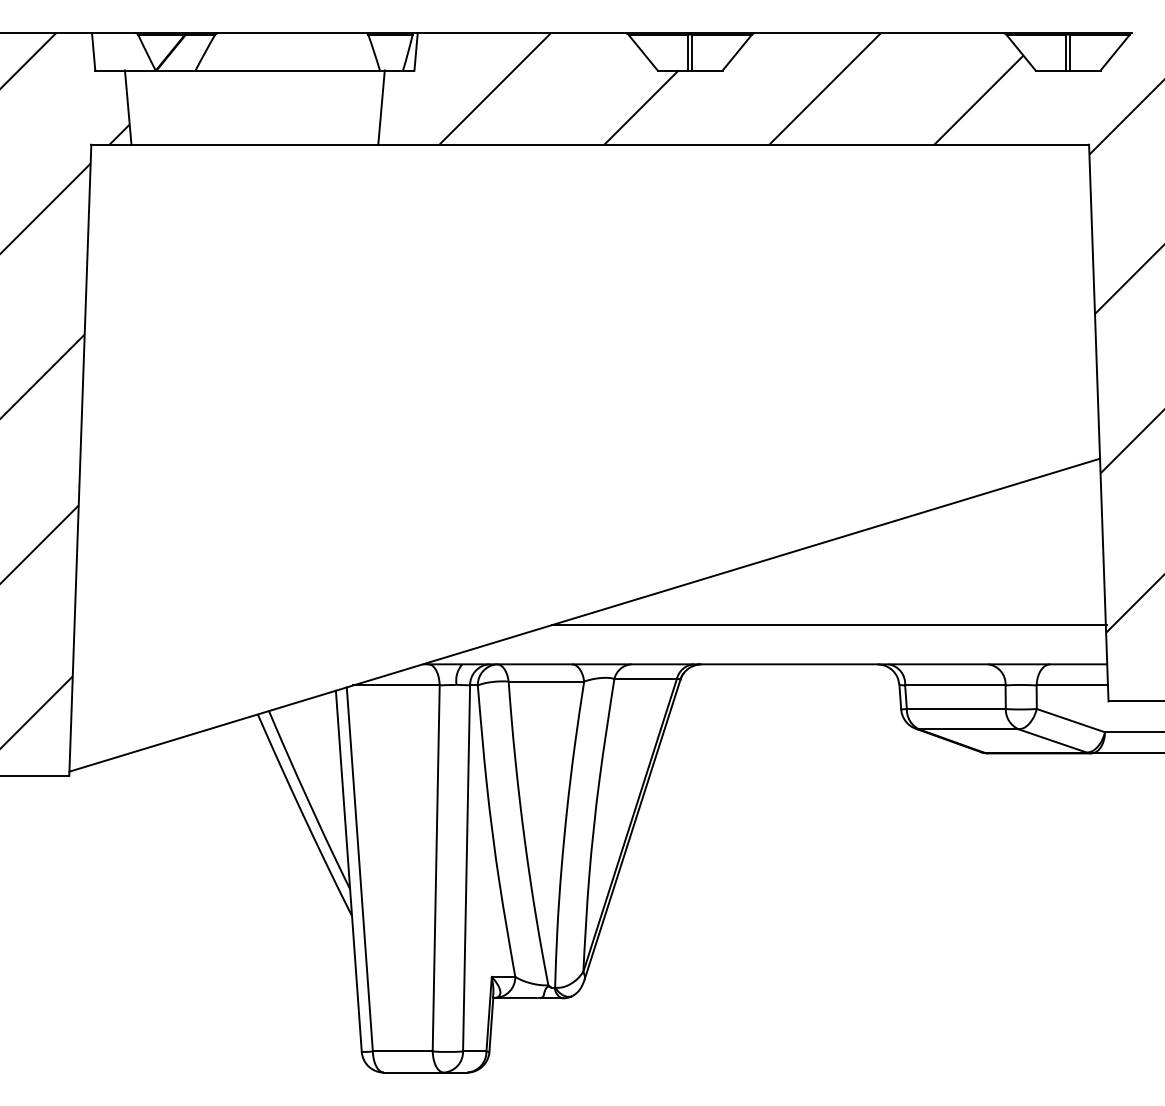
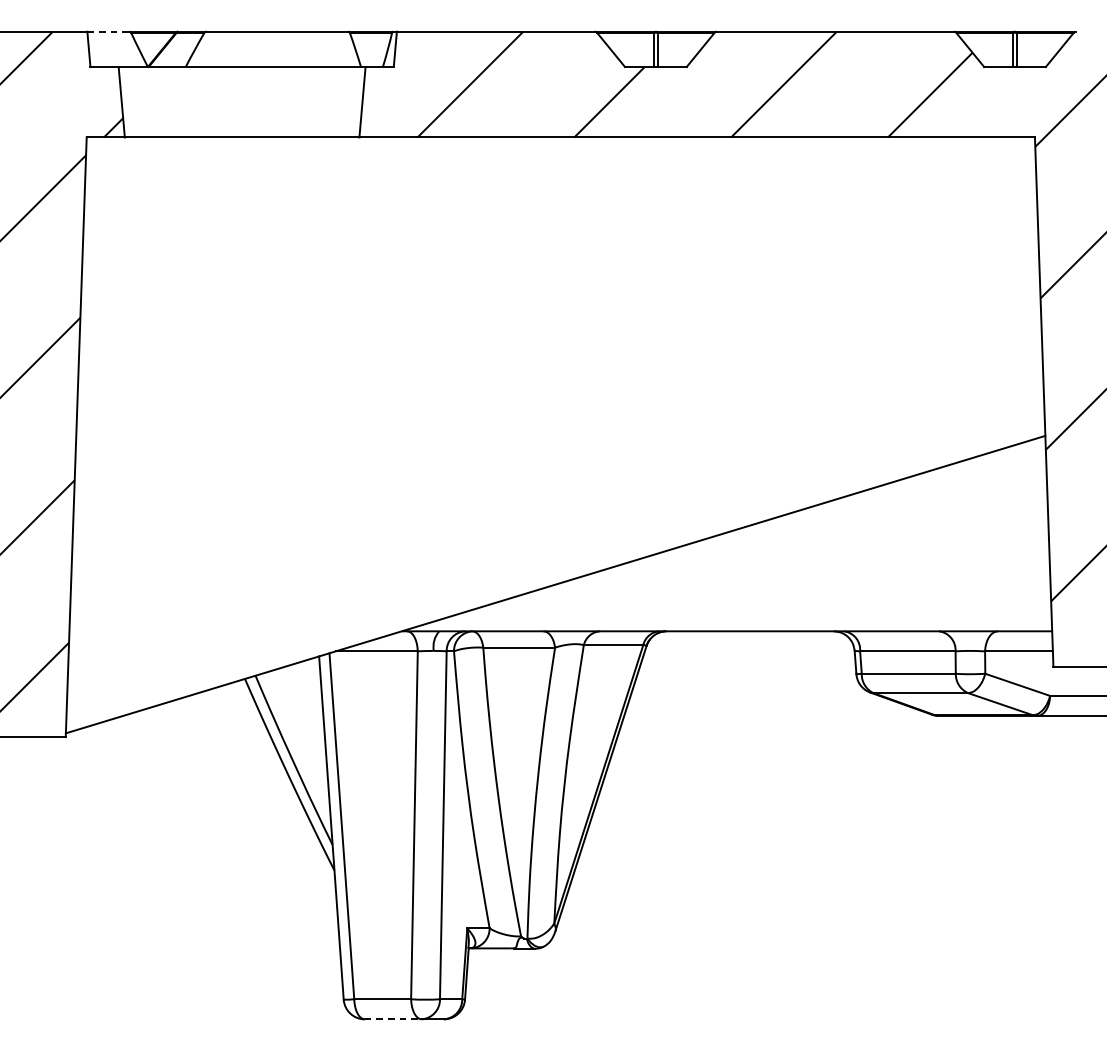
line: (114, 33) -> (108, 31), solid -> dashed
line: (828, 625) -> (787, 594), removed
line: (413, 1072) -> (392, 1019), solid -> dashed

